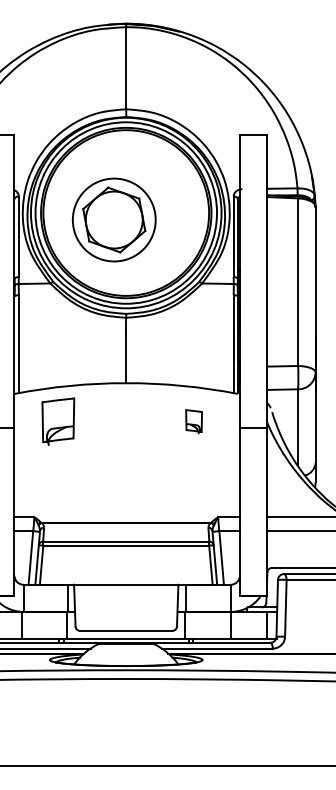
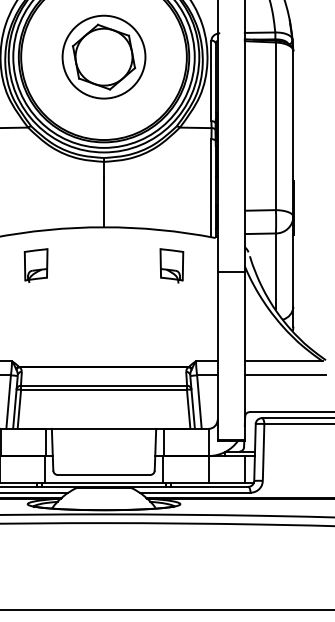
part: (114, 219) -> (104, 56), moved
part: (58, 421) -> (36, 265), size x0.71
part: (193, 421) -> (171, 265), size x1.43

